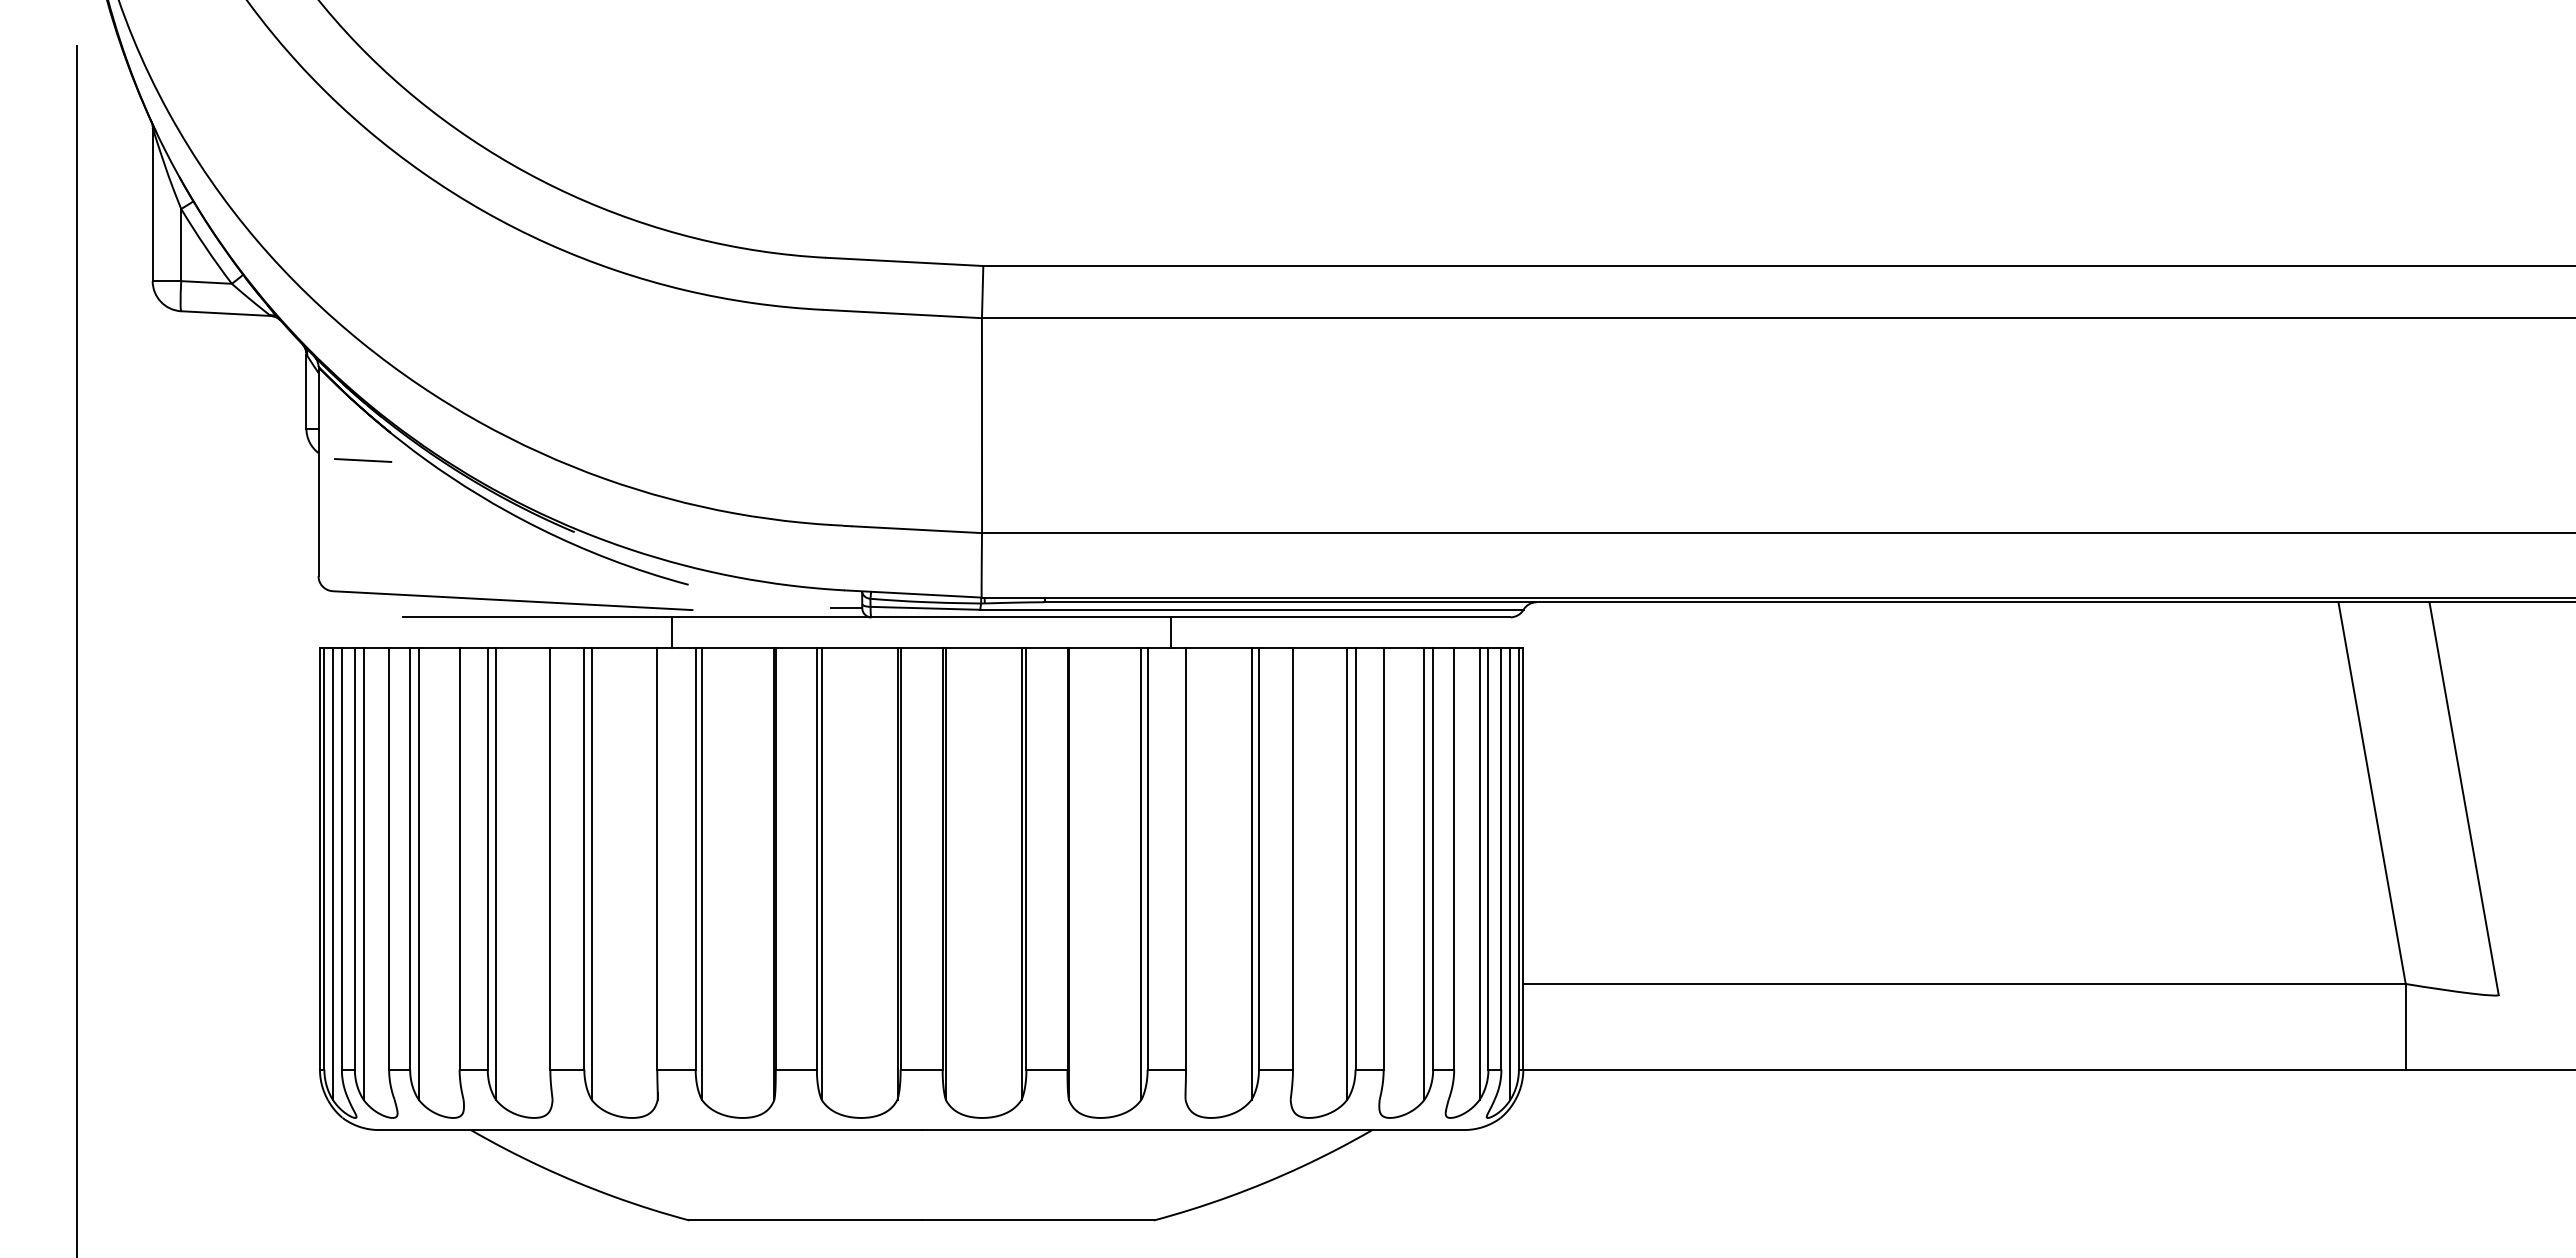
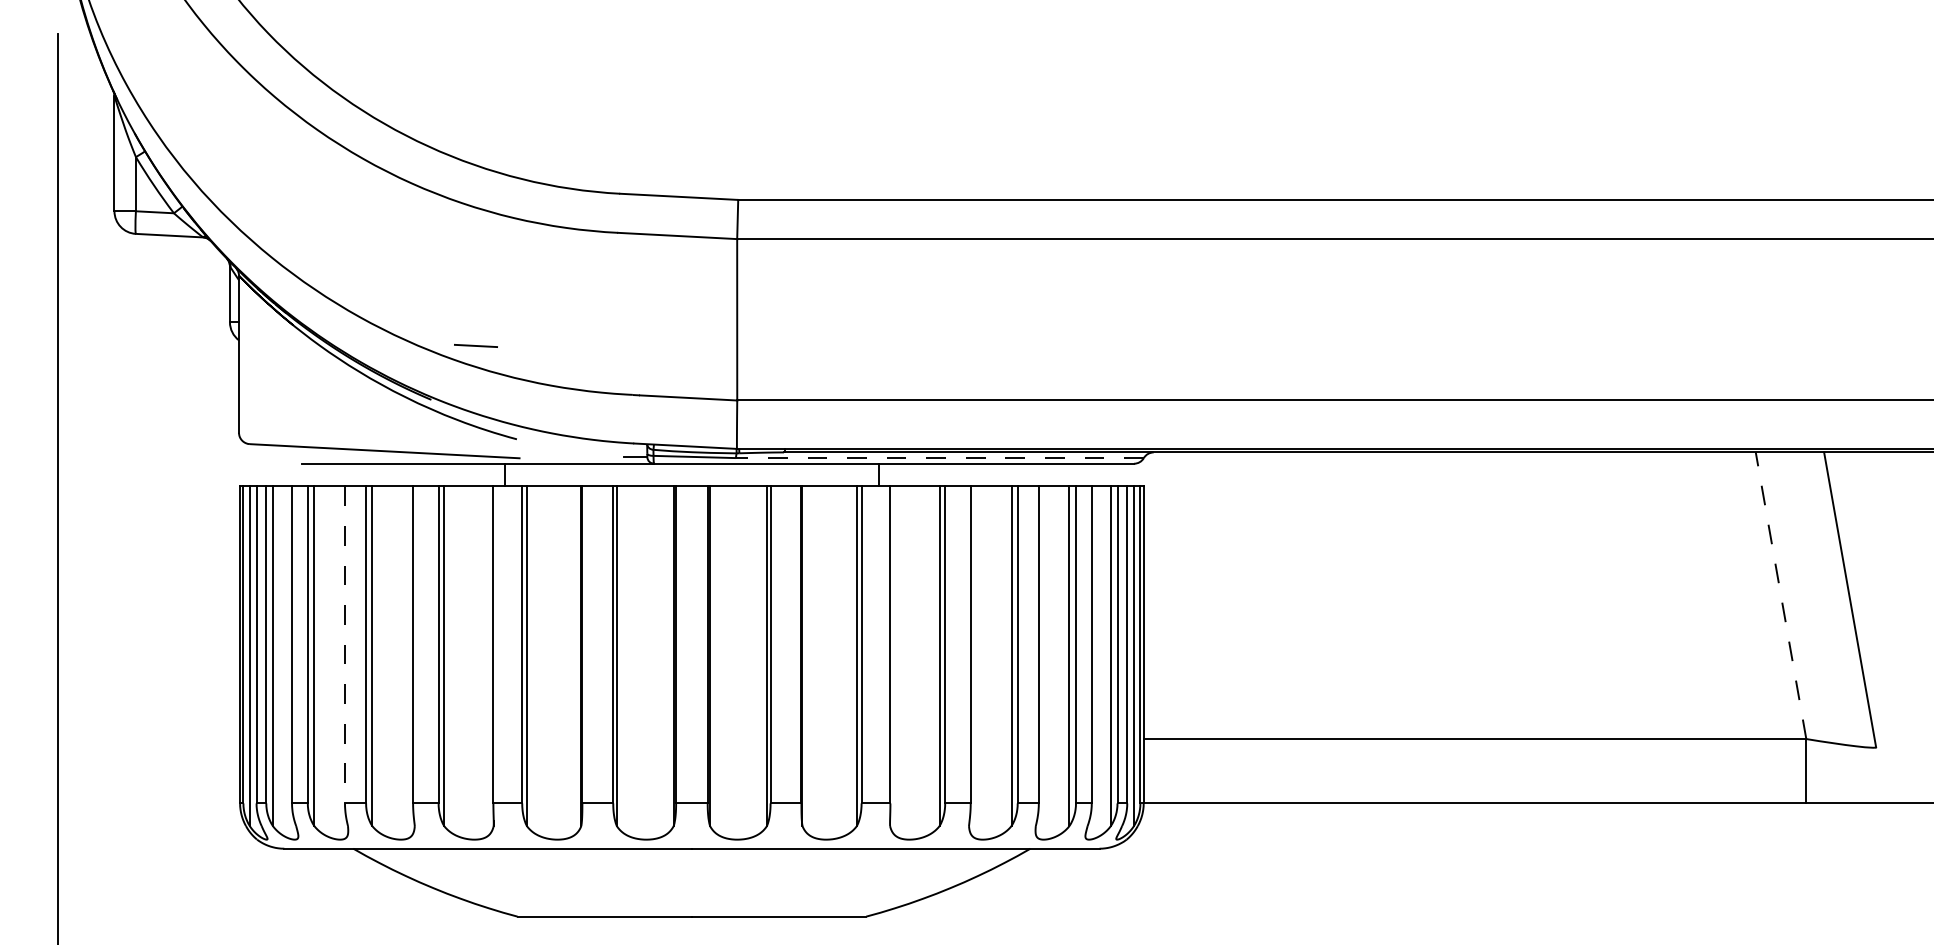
line: (363, 460) -> (476, 345), moved
line: (1251, 609) -> (939, 457), solid -> dashed
line: (2372, 793) -> (1781, 596), solid -> dashed
line: (459, 859) -> (344, 645), solid -> dashed

